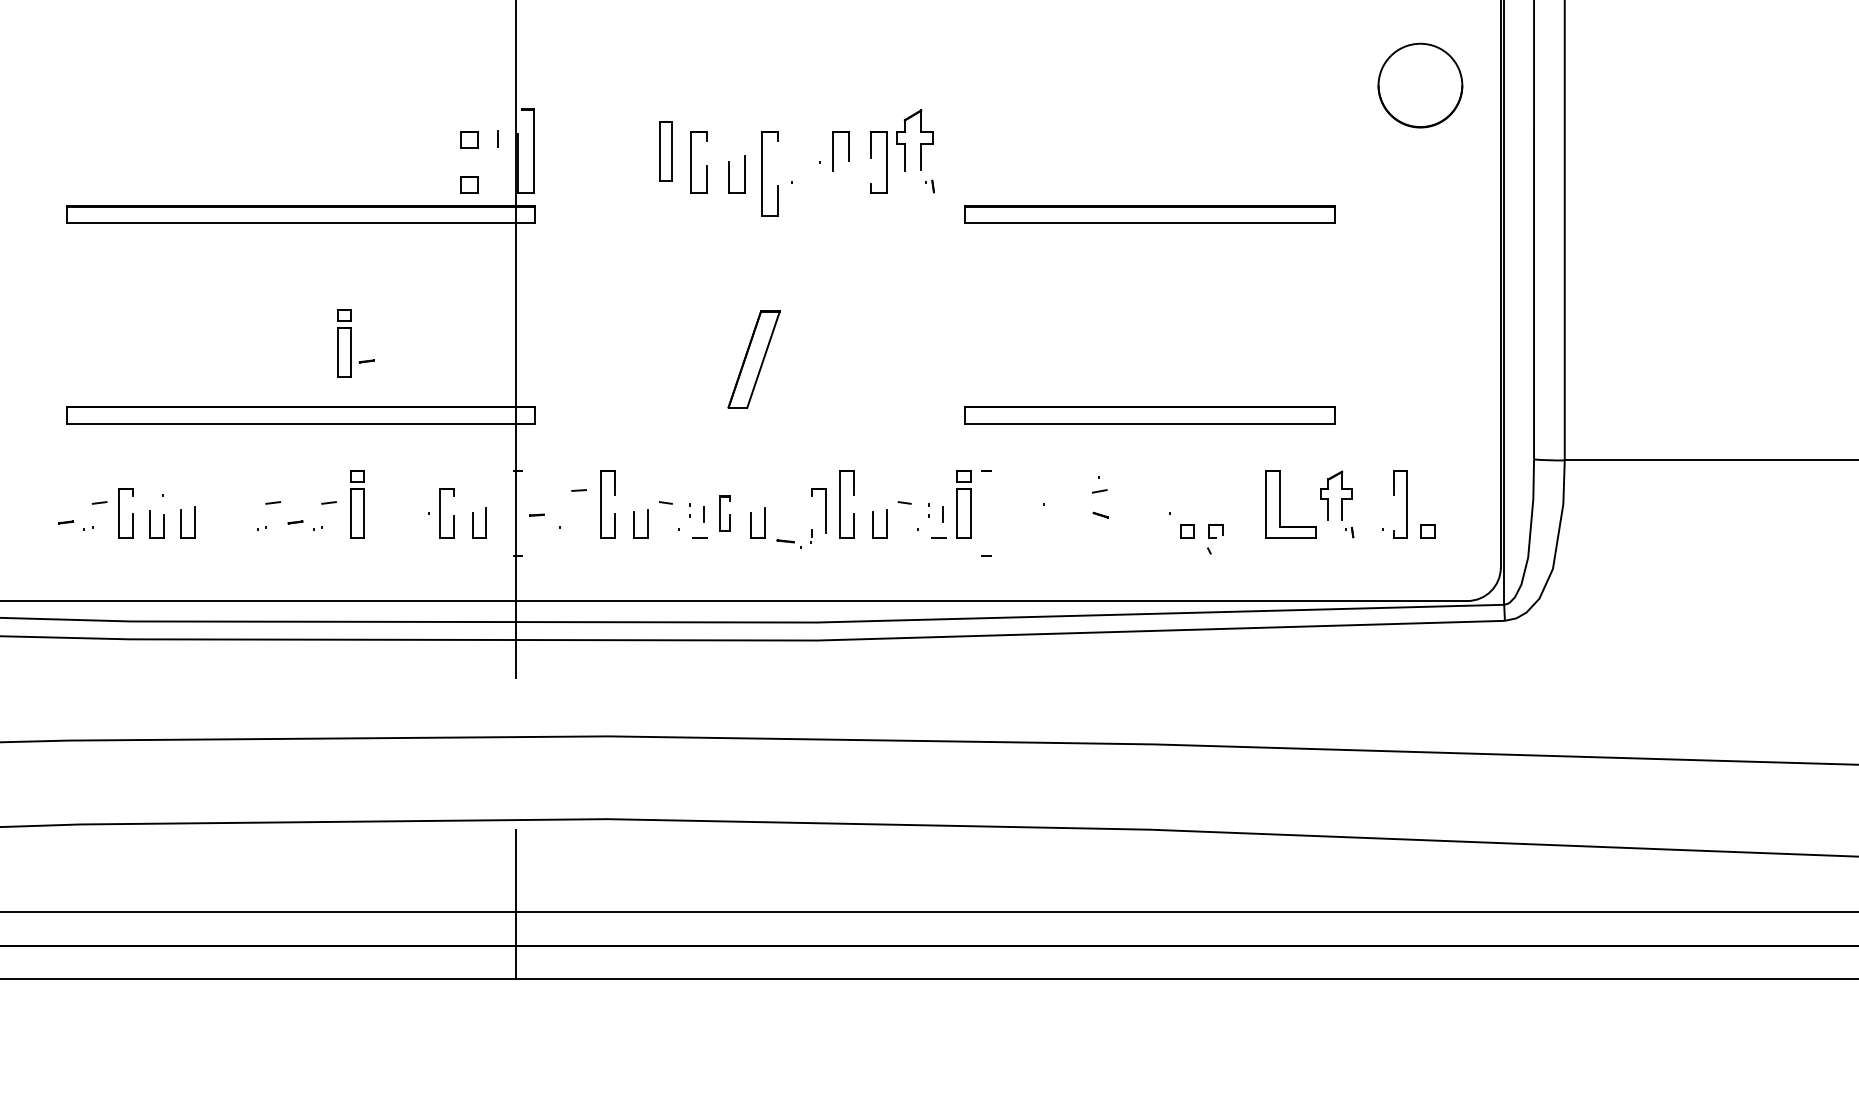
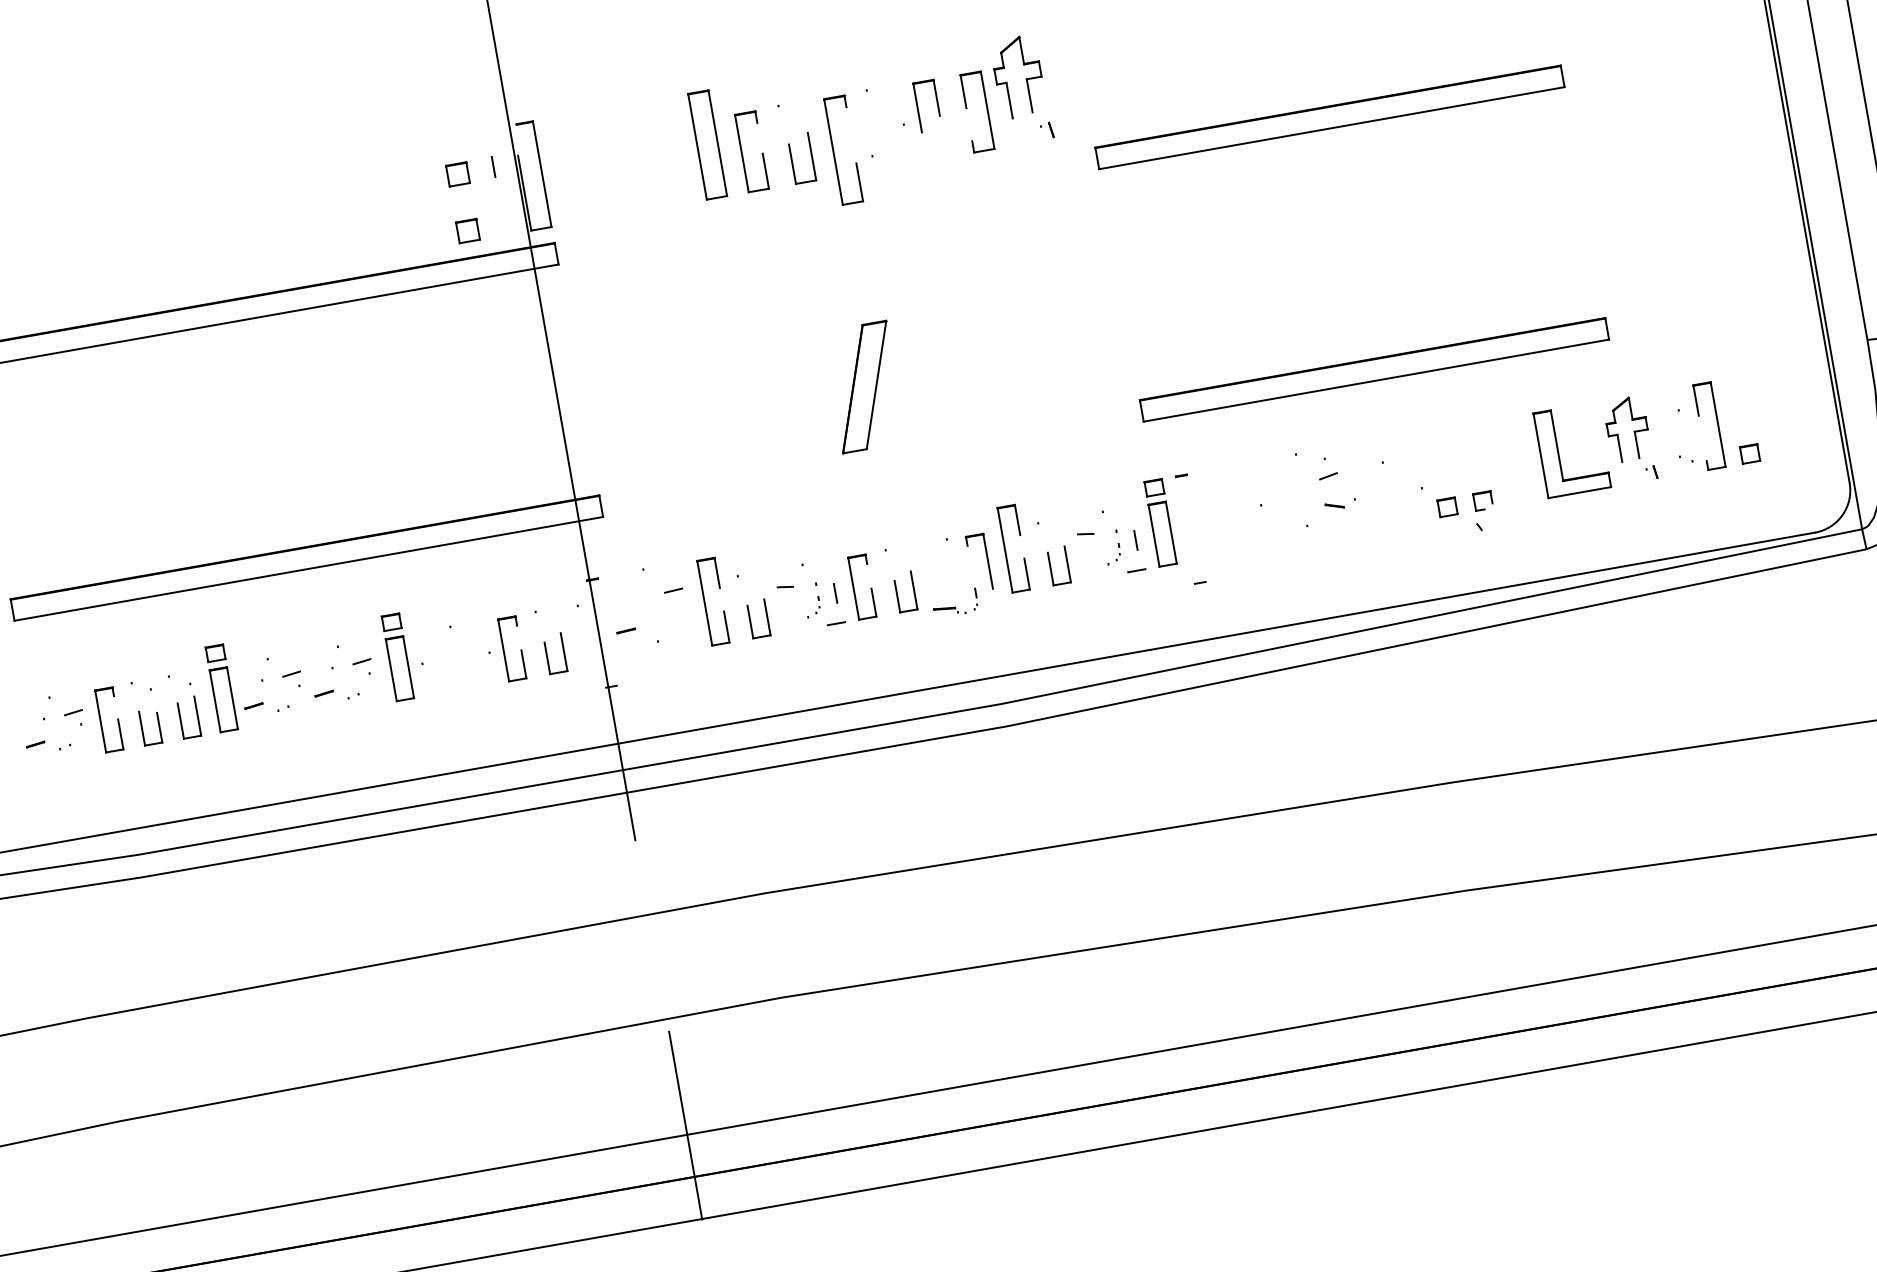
part: (665, 150) -> (706, 143), size x1.43
part: (355, 343) -> (235, 685), moved
part: (724, 513) -> (861, 587), size x1.43

